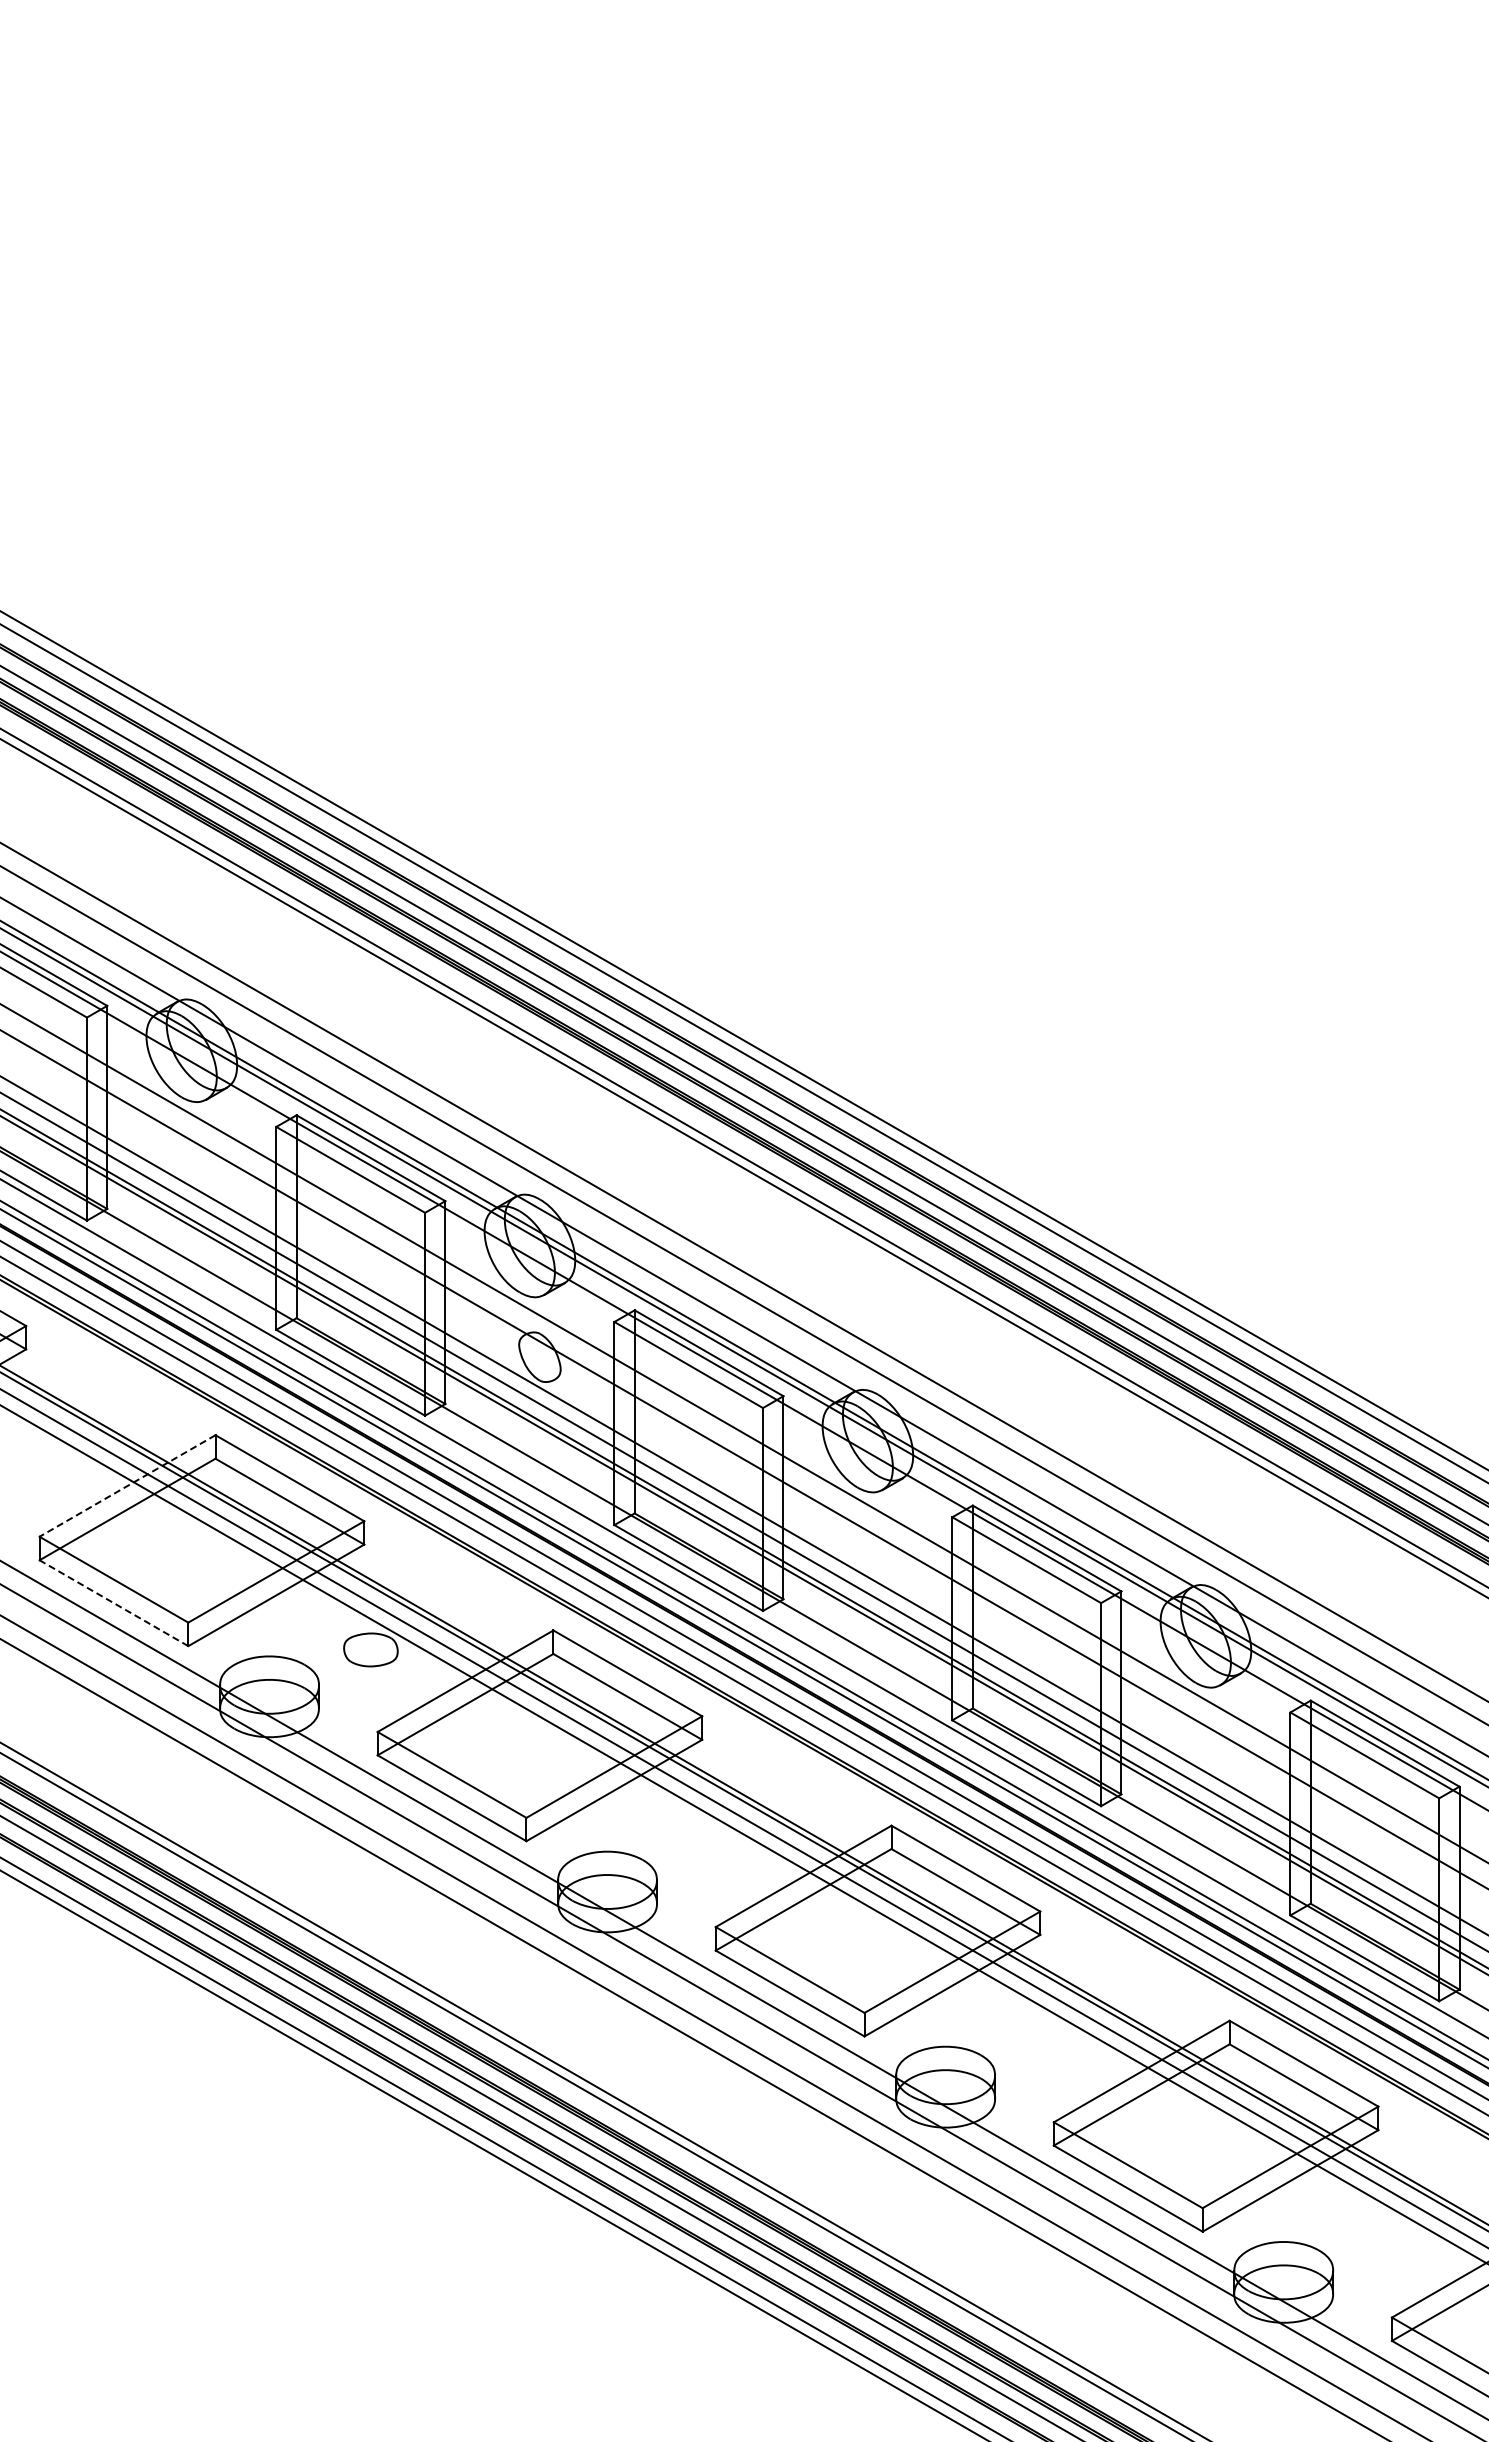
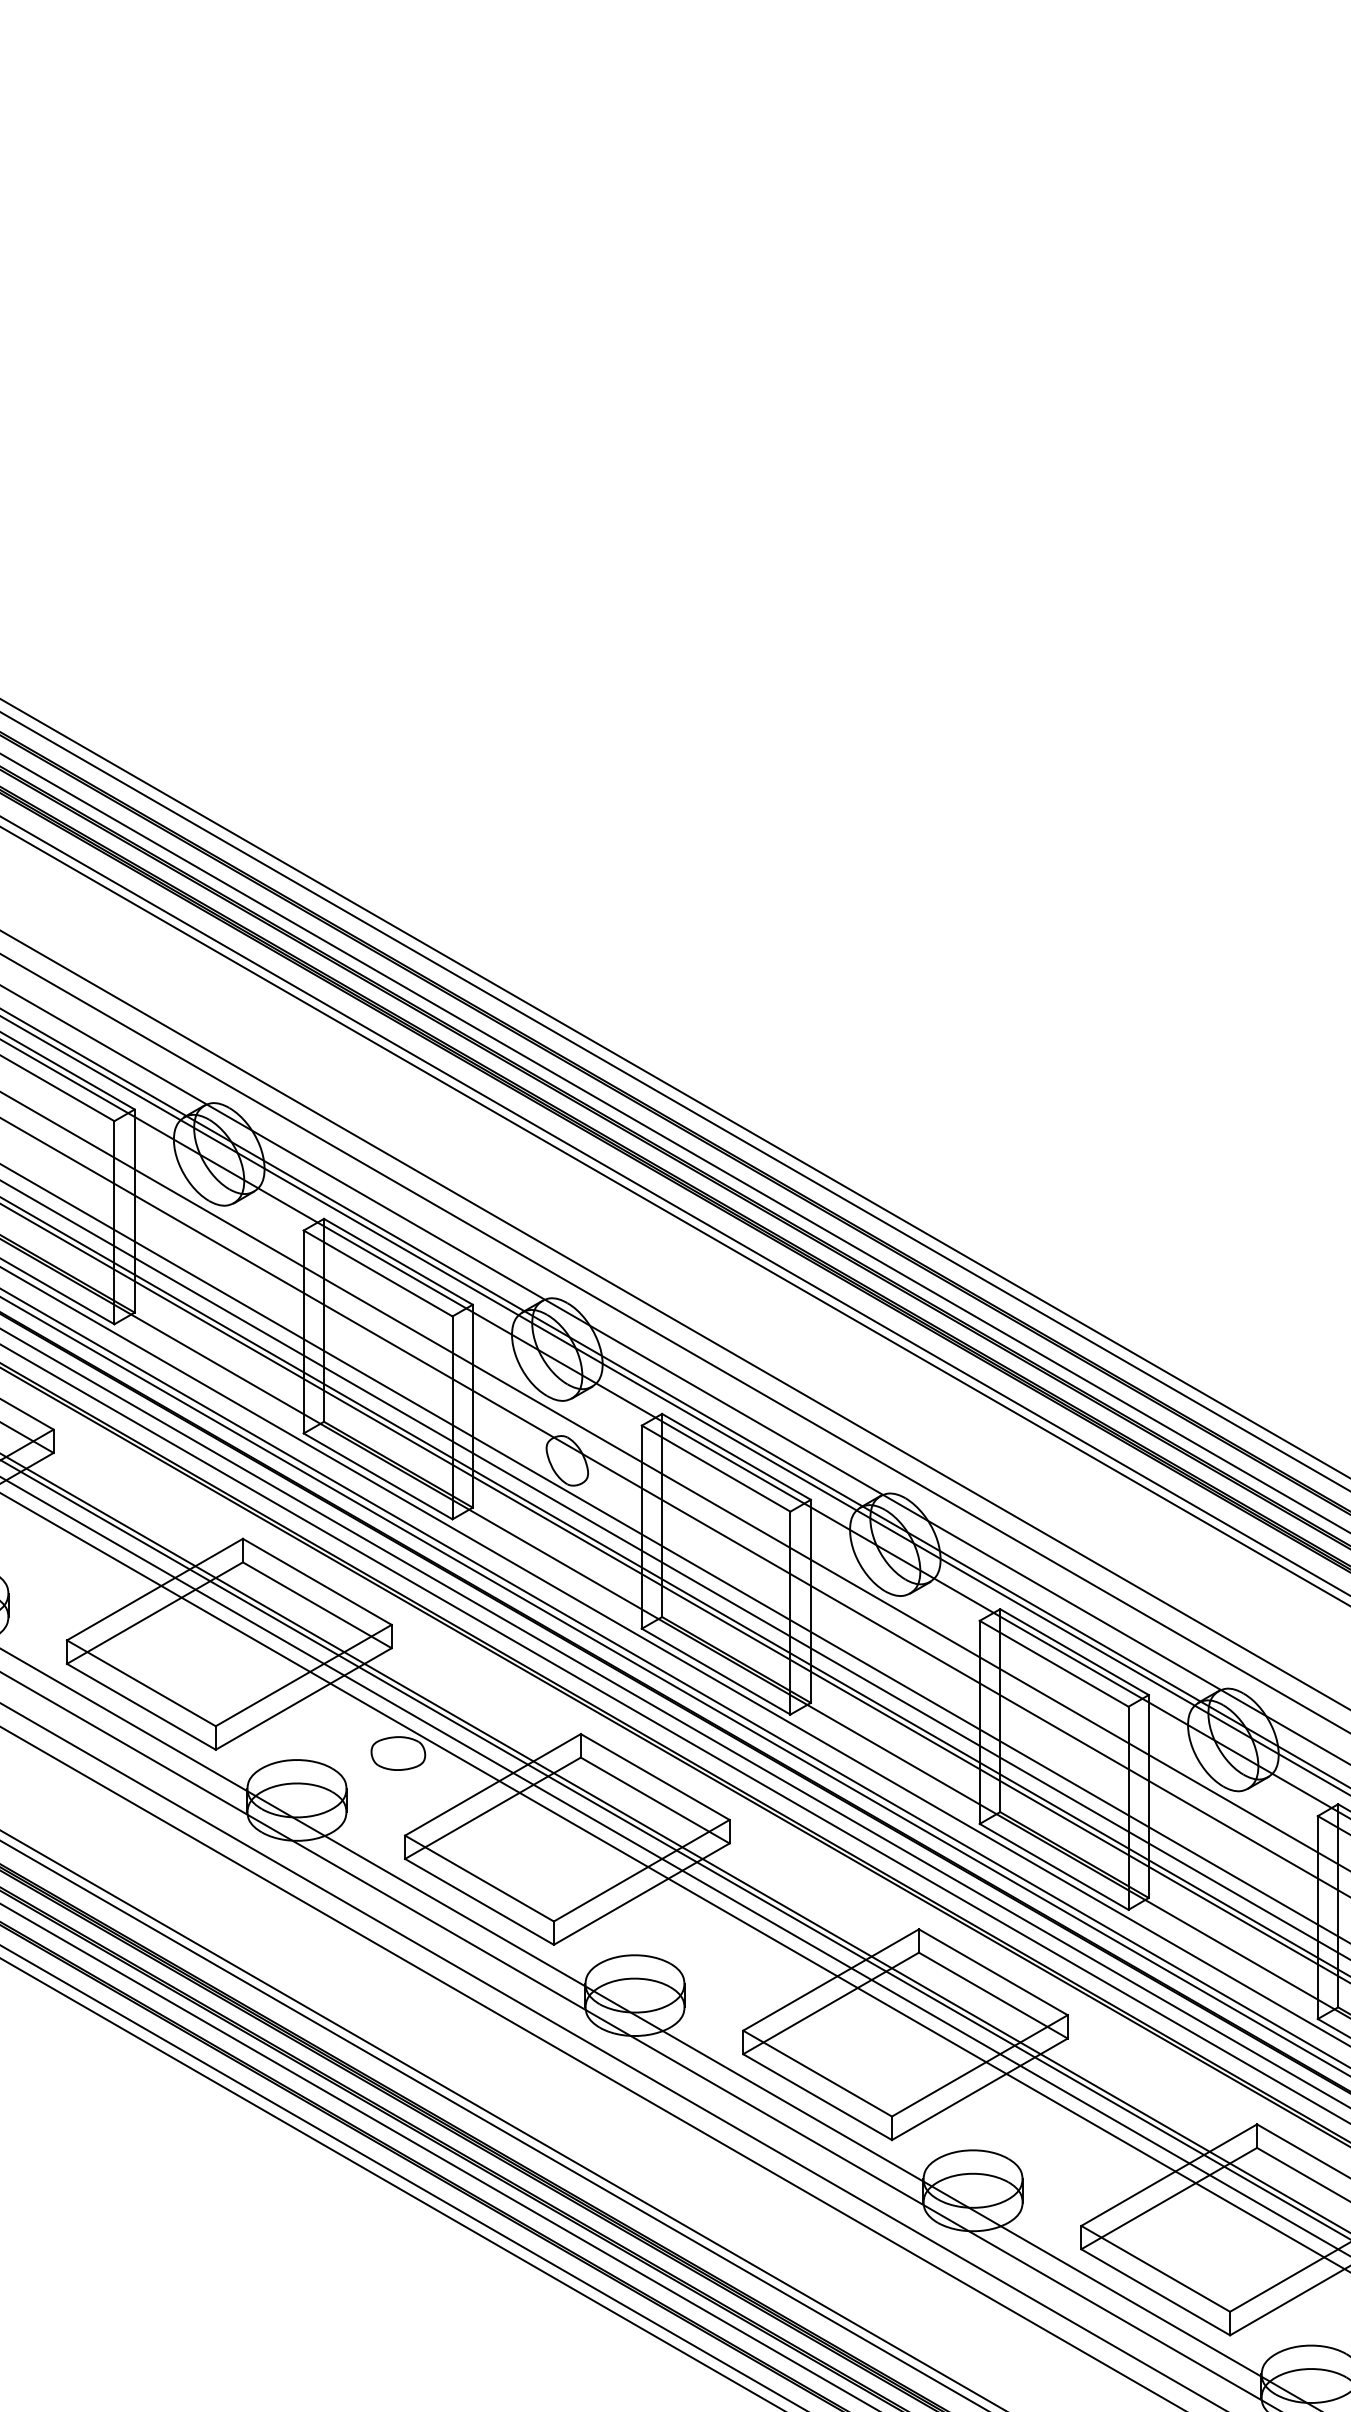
line: (127, 1485) -> (154, 1589), dashed -> solid
line: (113, 1603) -> (140, 1707), dashed -> solid

